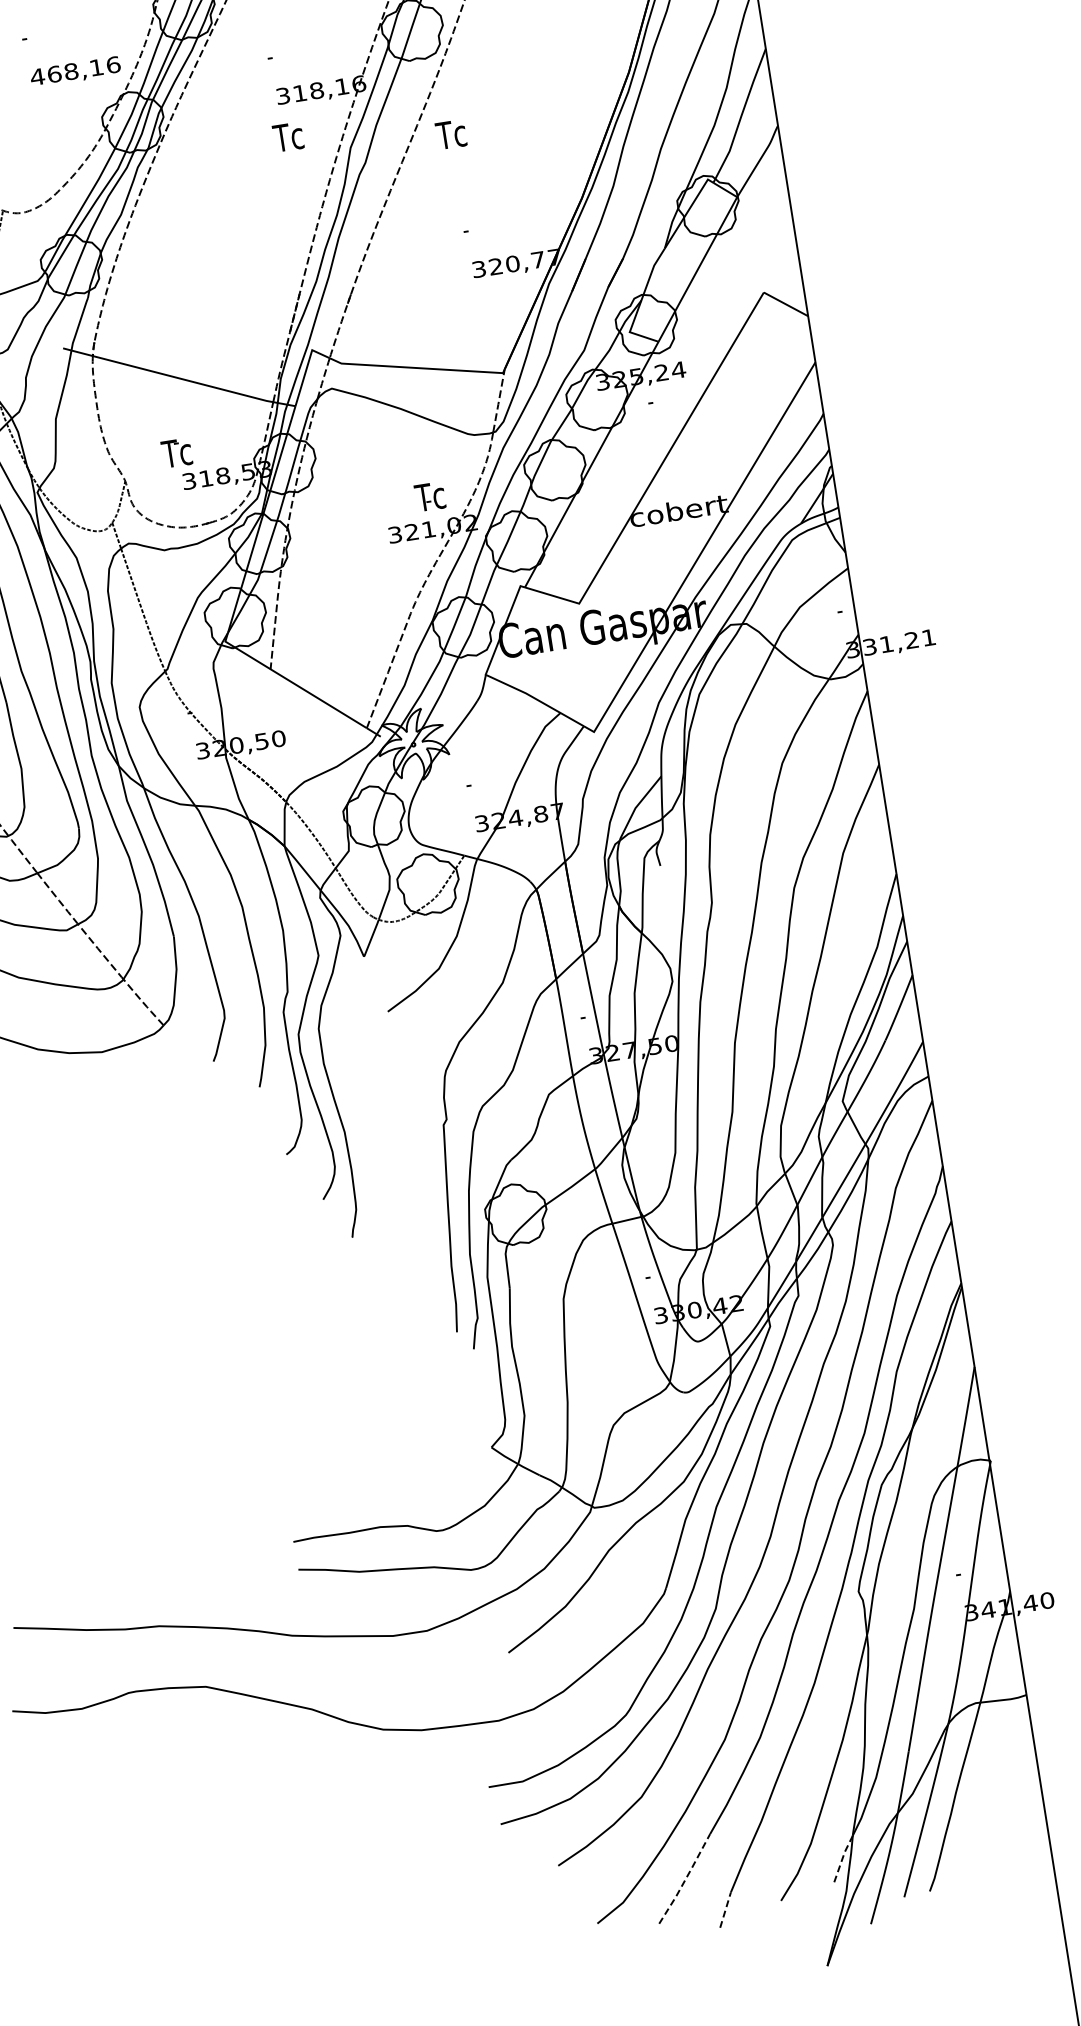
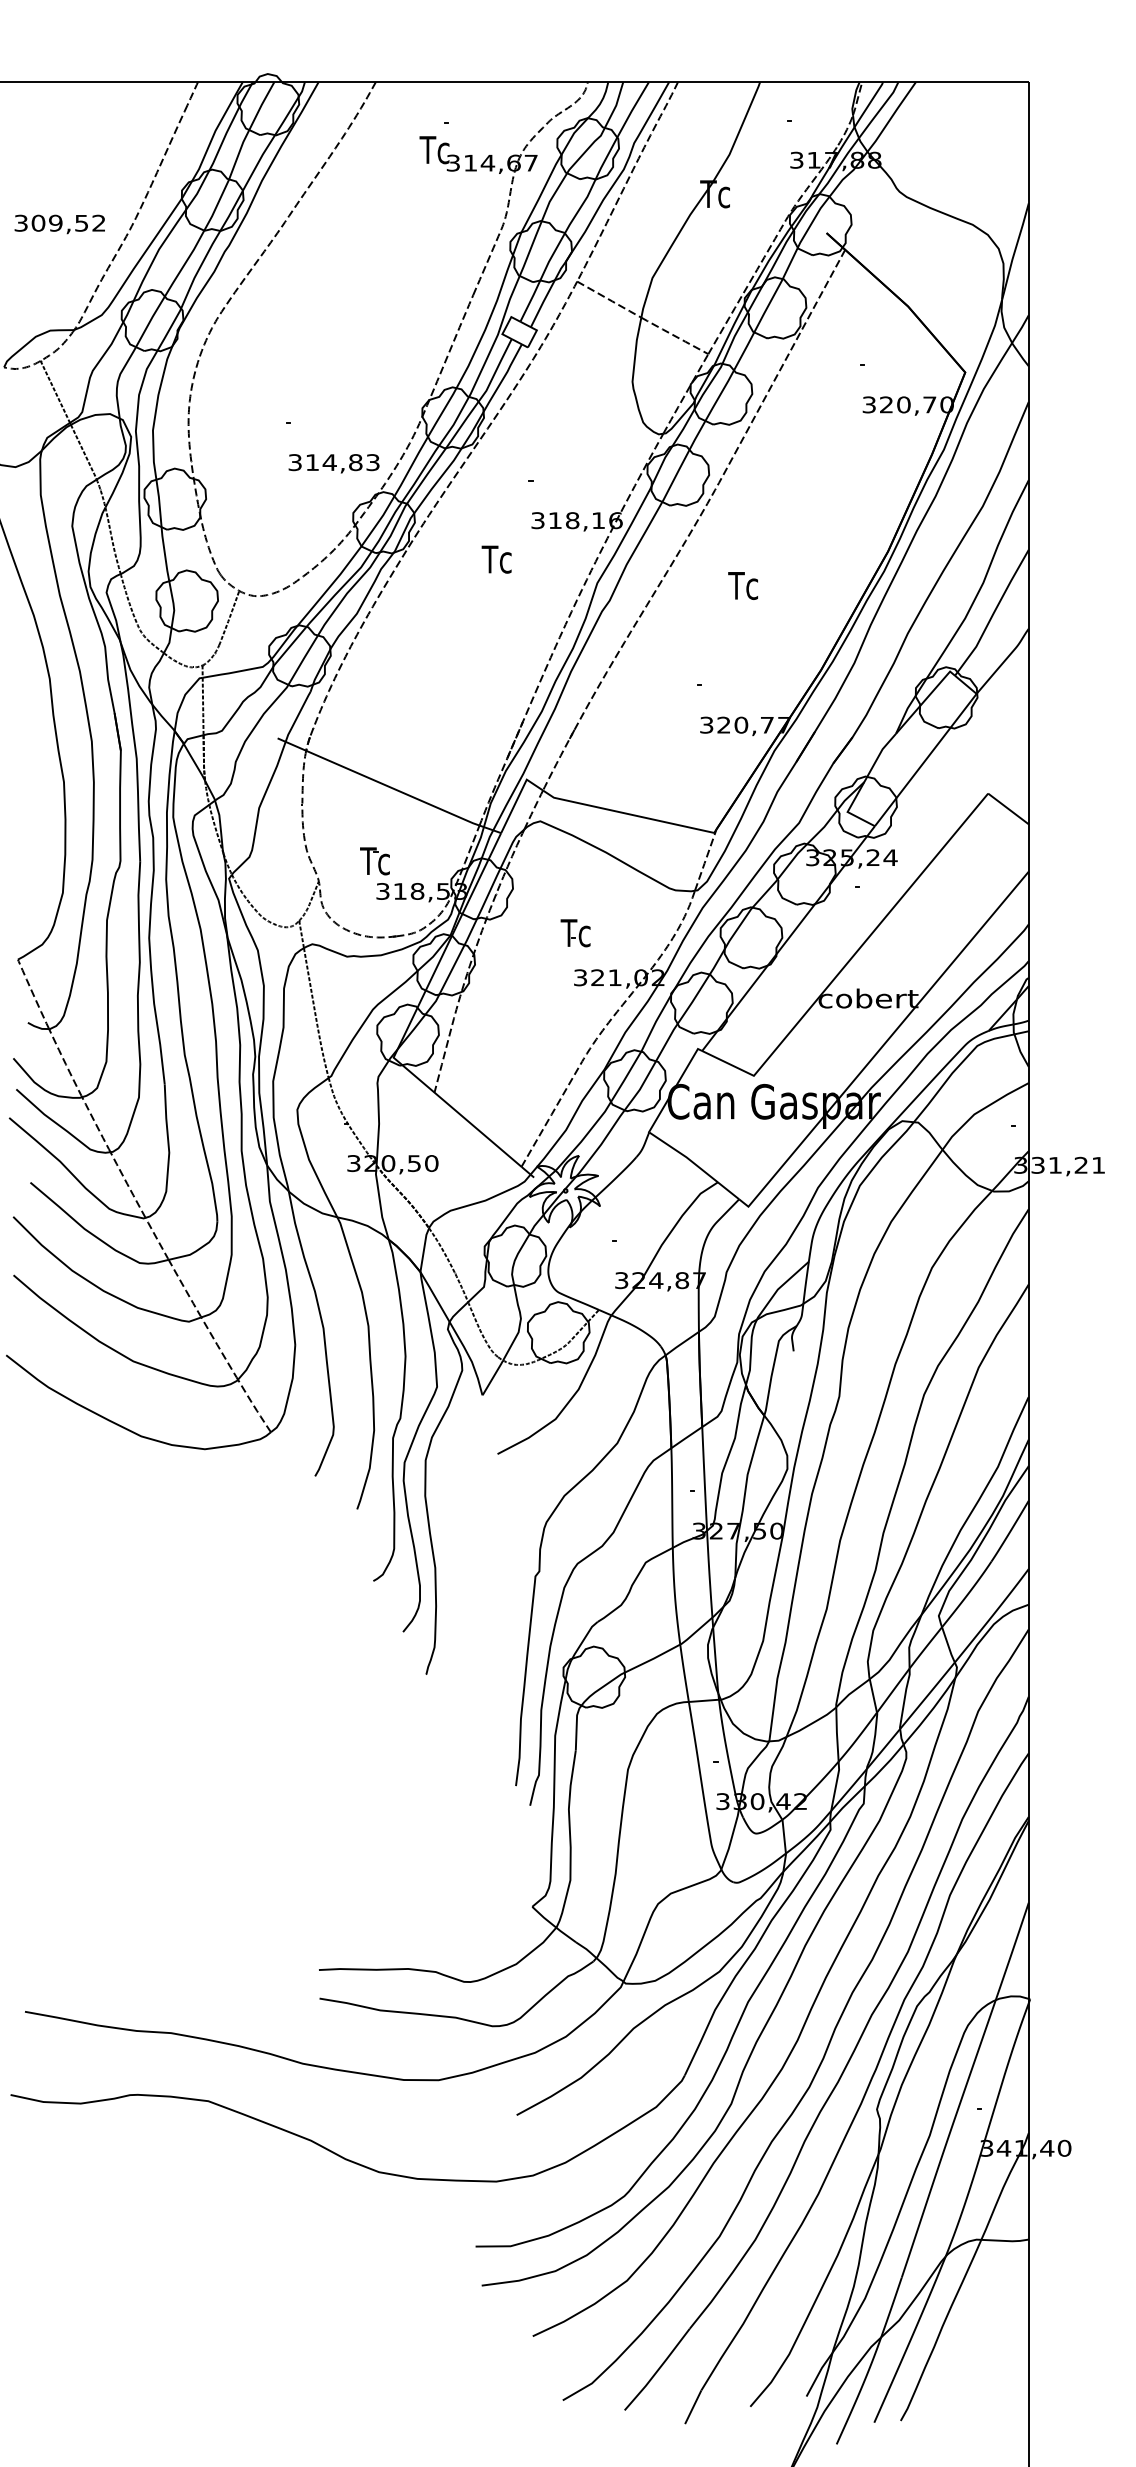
text: (74, 70) -> (333, 462), 468,16 -> 314,83
text: (450, 134) -> (742, 585), moved
text: (288, 137) -> (496, 559), moved
part: (430, 497) -> (575, 933), moved
line: (842, 1857) -> (818, 2373), dashed -> solid
line: (685, 1879) -> (657, 2370), dashed -> solid
line: (725, 1910) -> (693, 2407), dashed -> solid

